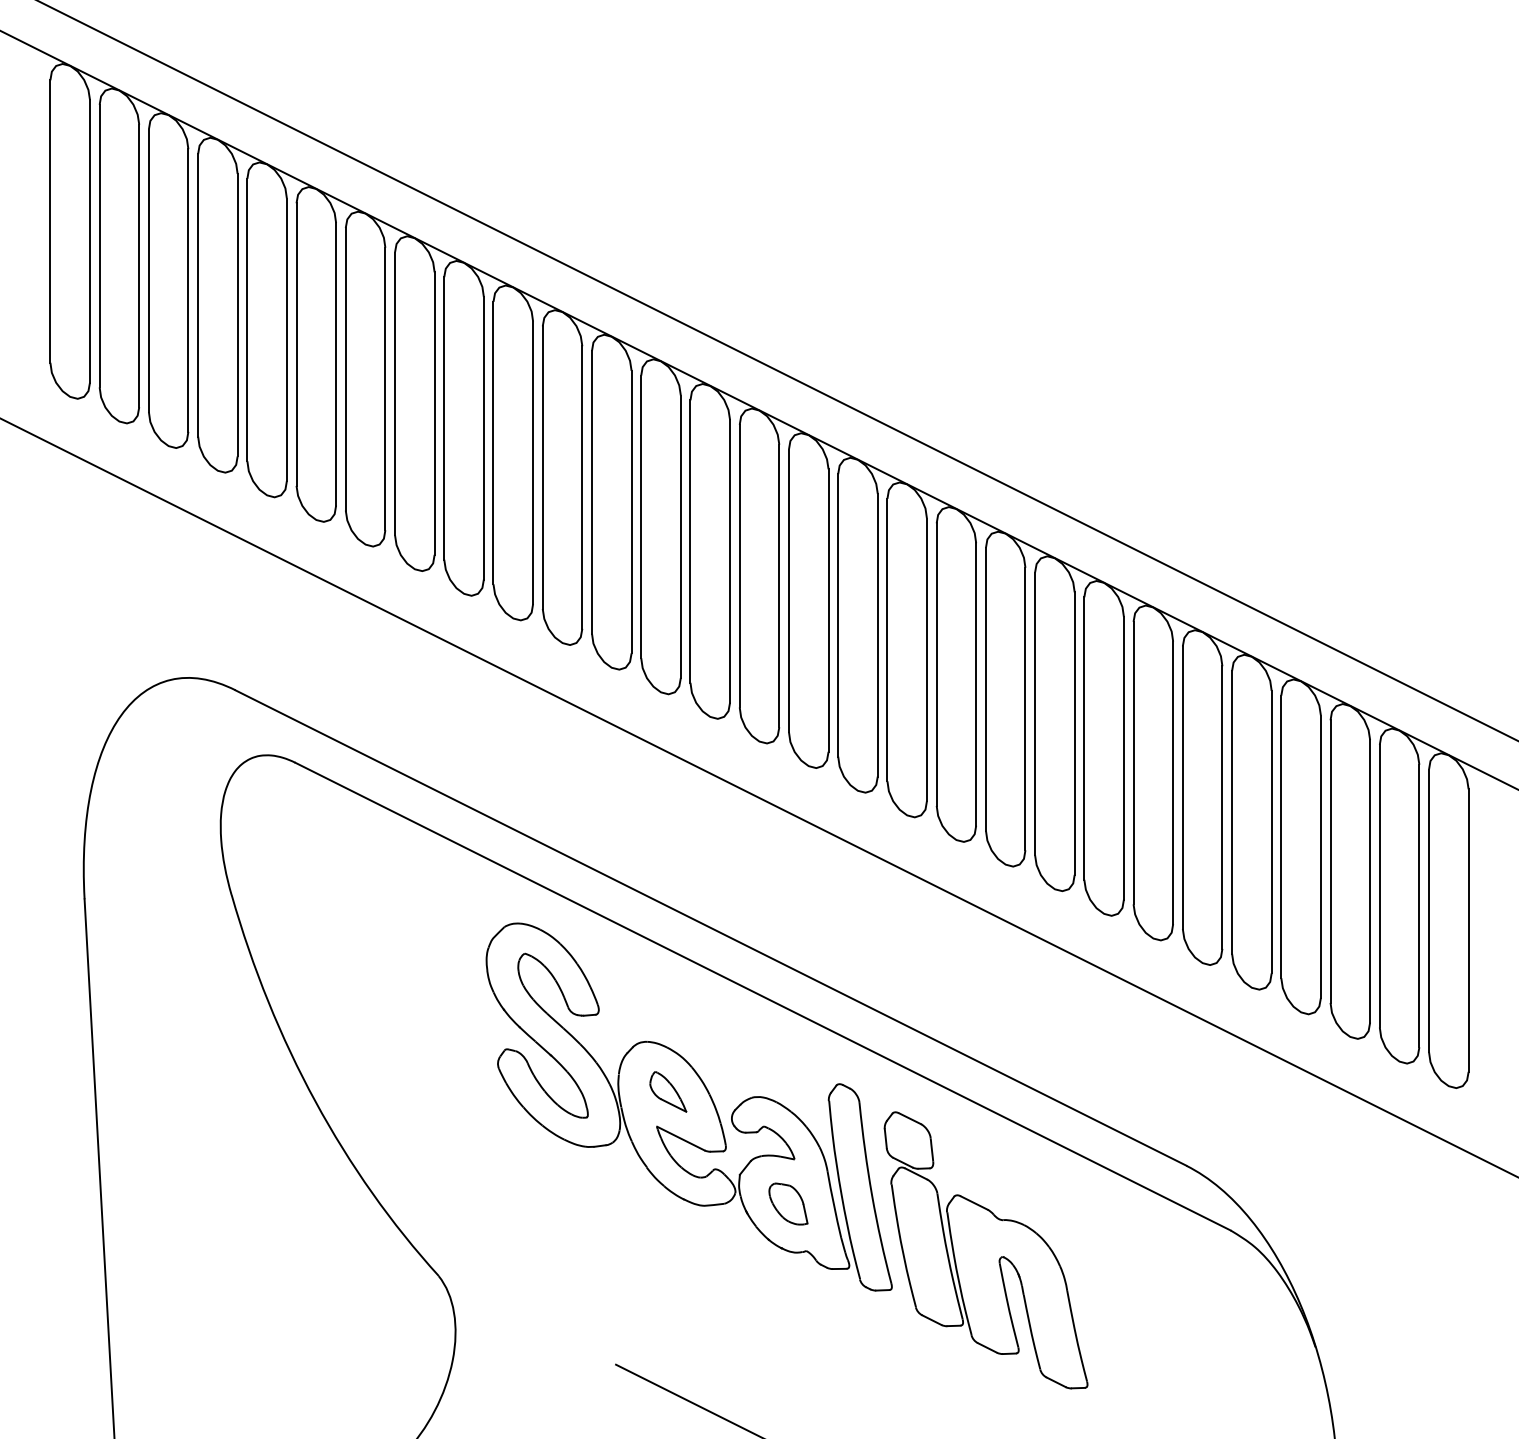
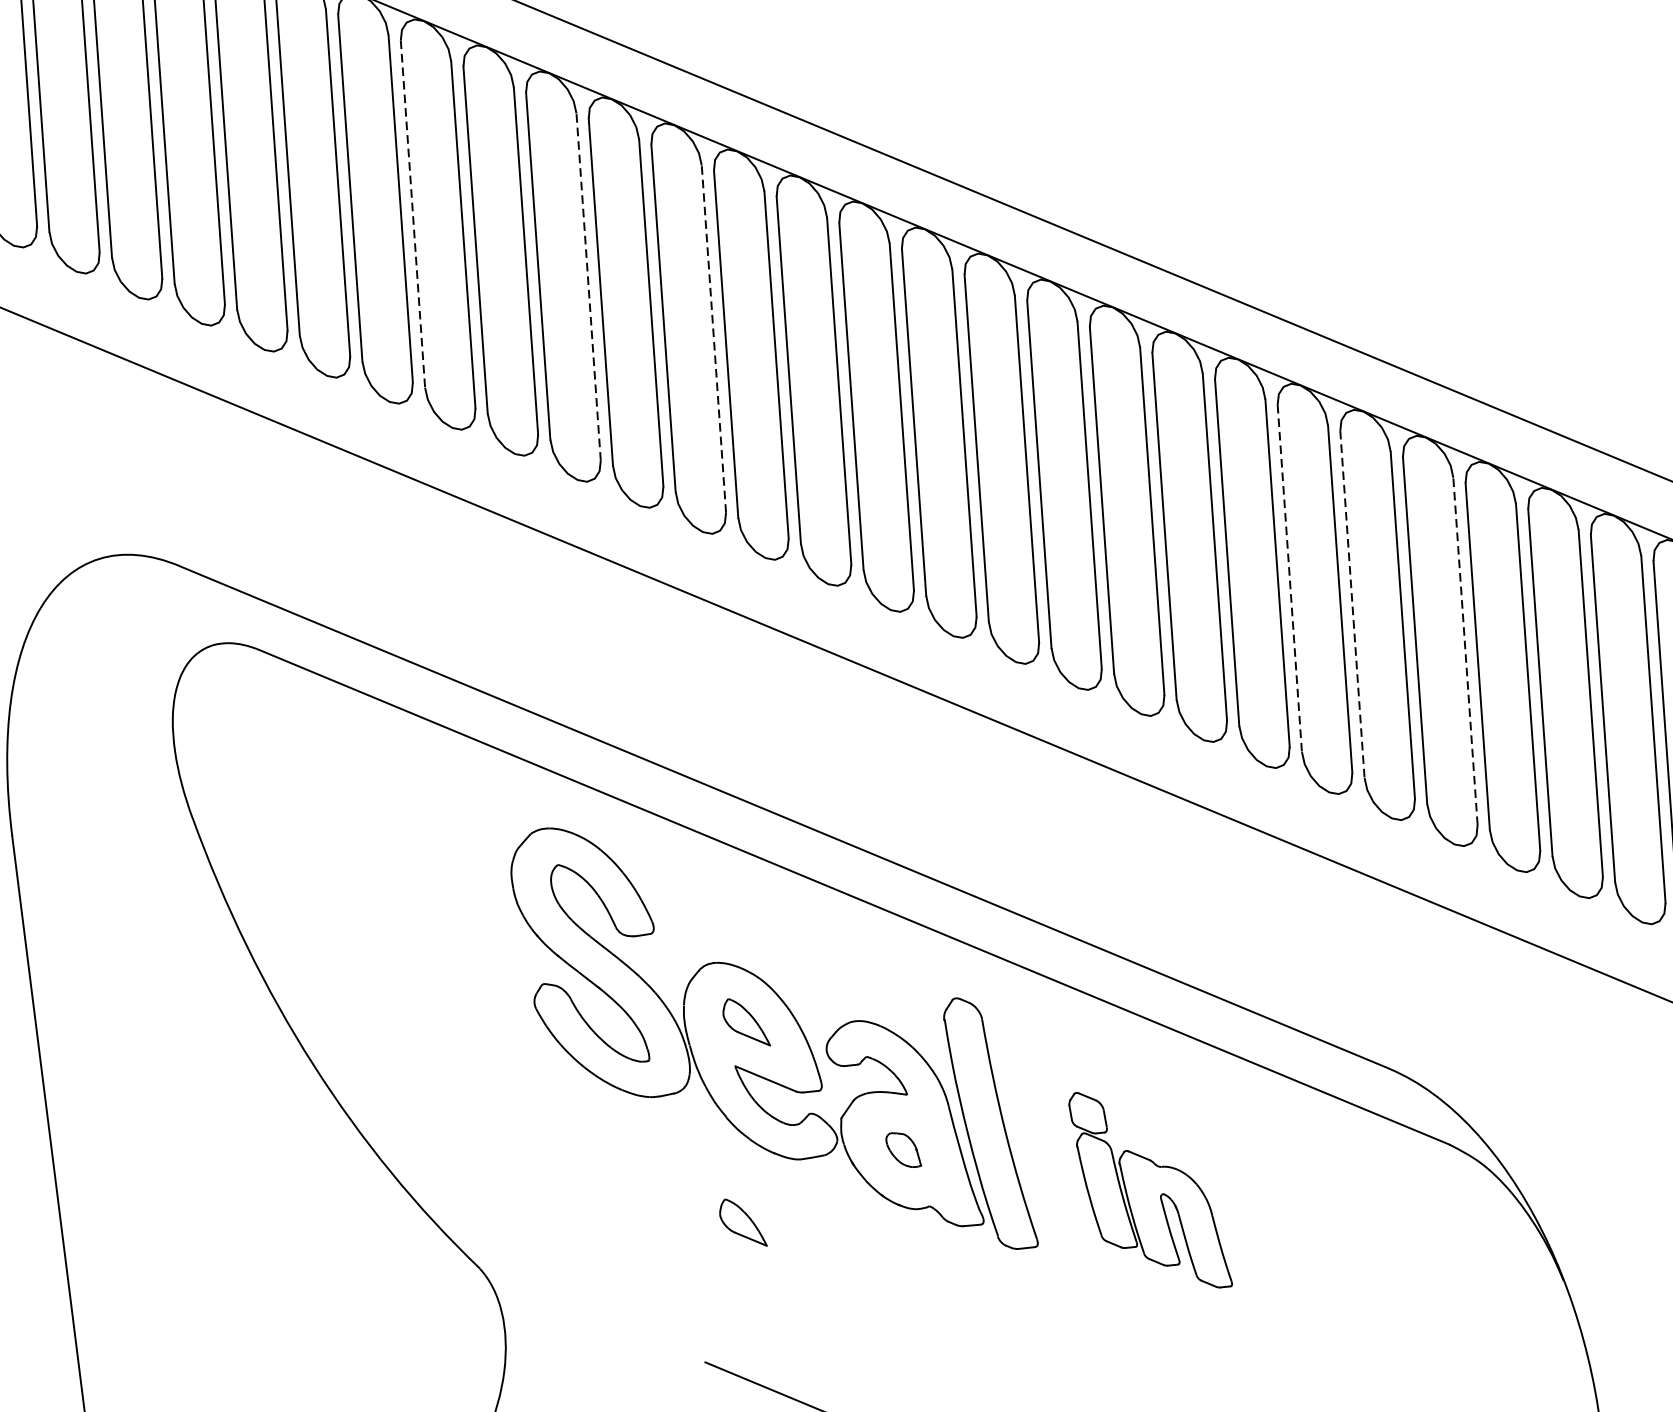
line: (444, 418) -> (413, 214), solid -> dashed
line: (582, 487) -> (588, 287), solid -> dashed
line: (680, 536) -> (713, 338), solid -> dashed
line: (1133, 763) -> (1289, 578), solid -> dashed
line: (1182, 788) -> (1352, 605), solid -> dashed
line: (1271, 831) -> (1465, 650), solid -> dashed
part: (788, 1203) -> (903, 1149), size x0.7
part: (985, 1250) -> (1149, 1190), size x0.6
part: (654, 1253) -> (743, 1222), added

